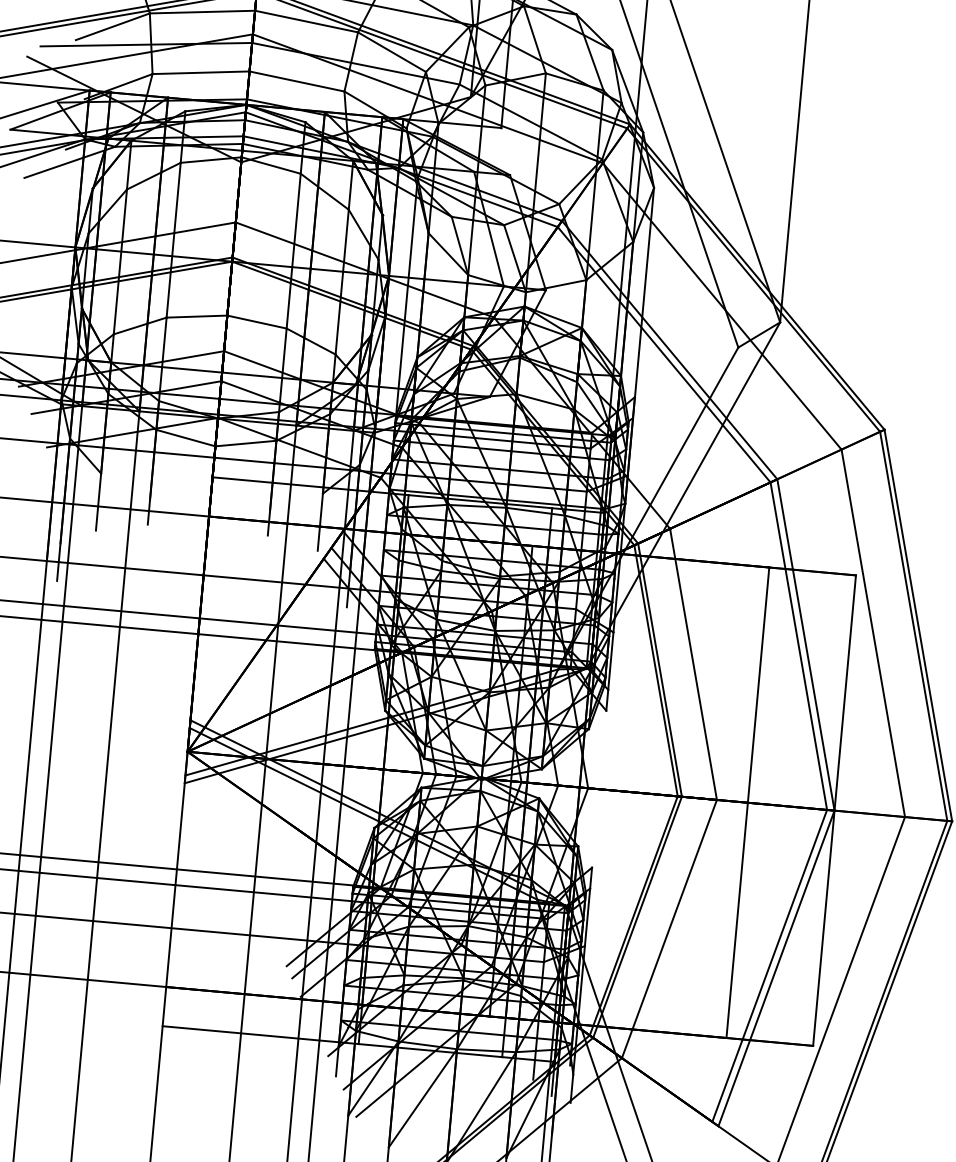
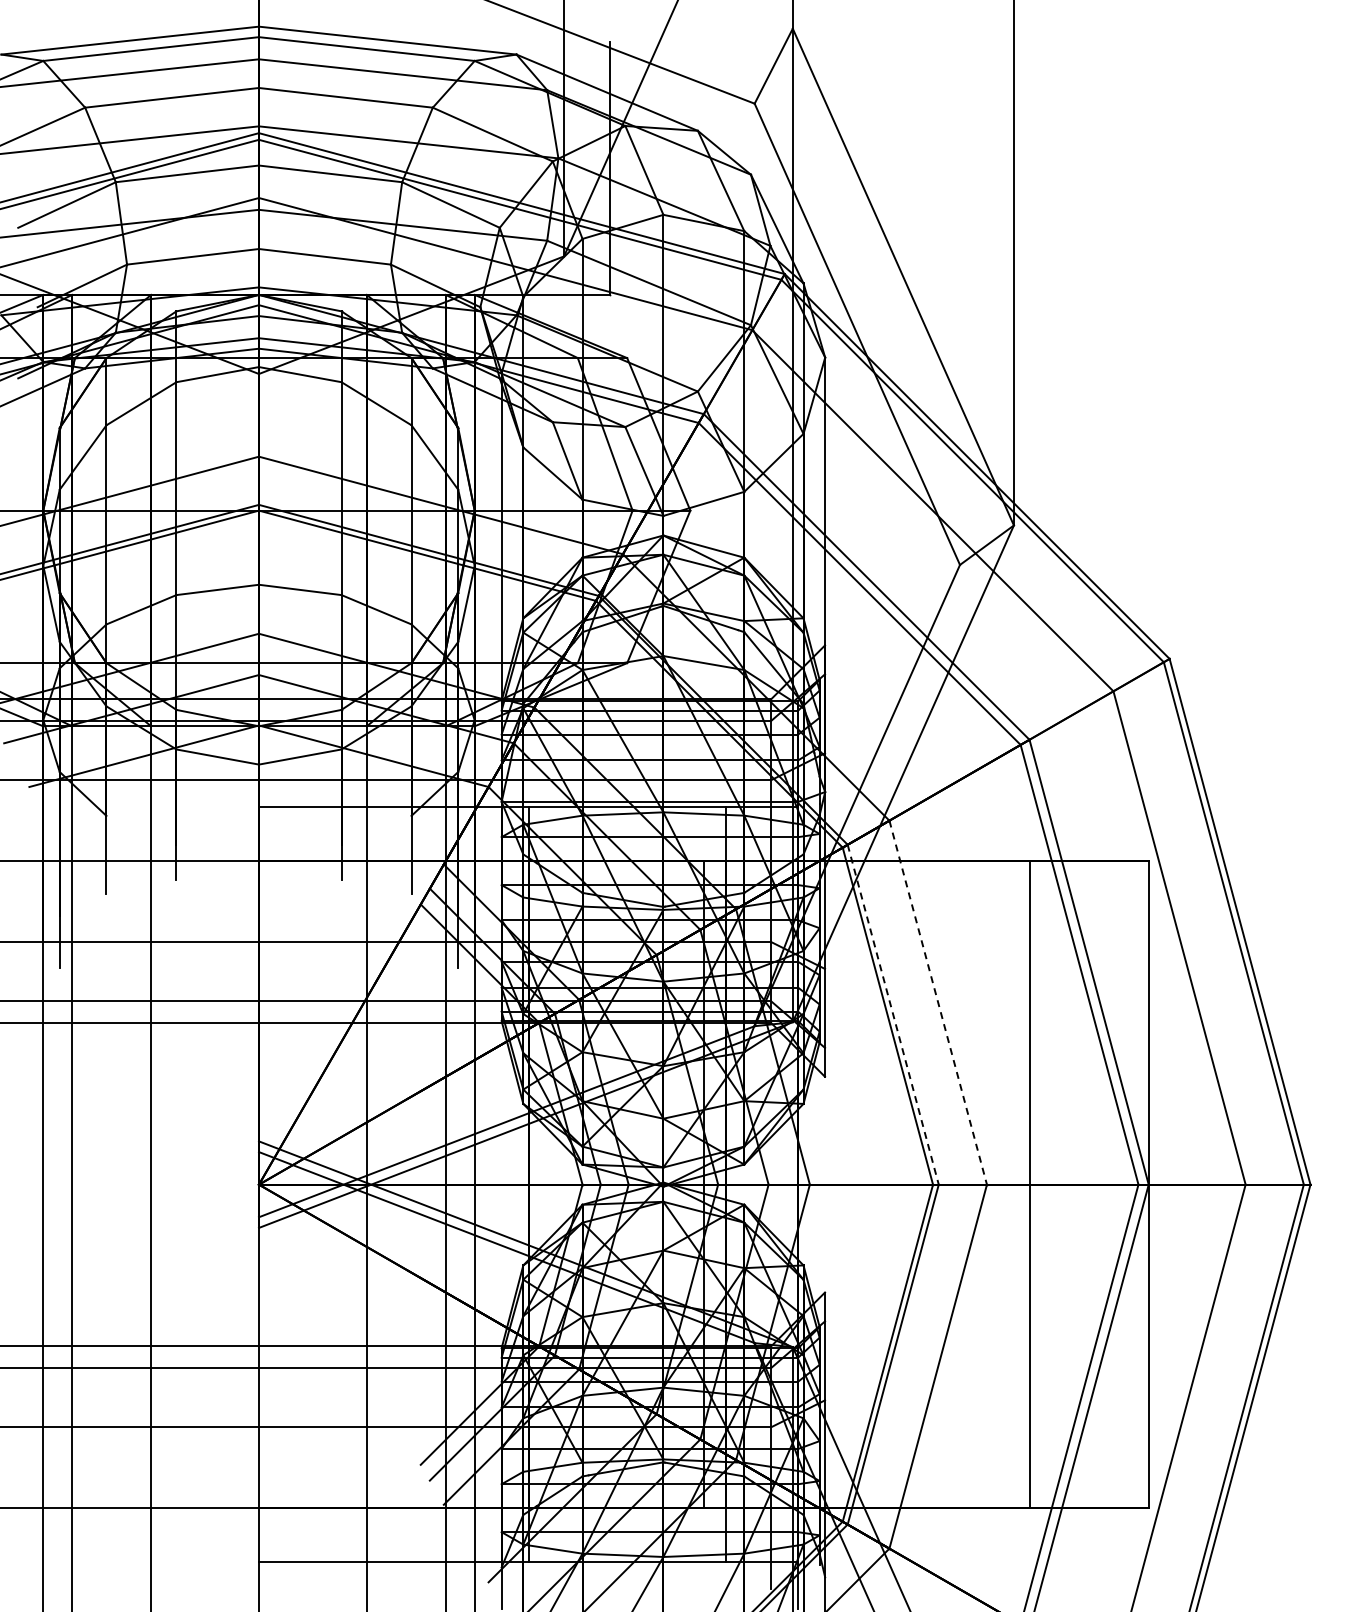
line: (693, 665) -> (938, 1003), solid -> dashed
line: (660, 670) -> (893, 1014), solid -> dashed

